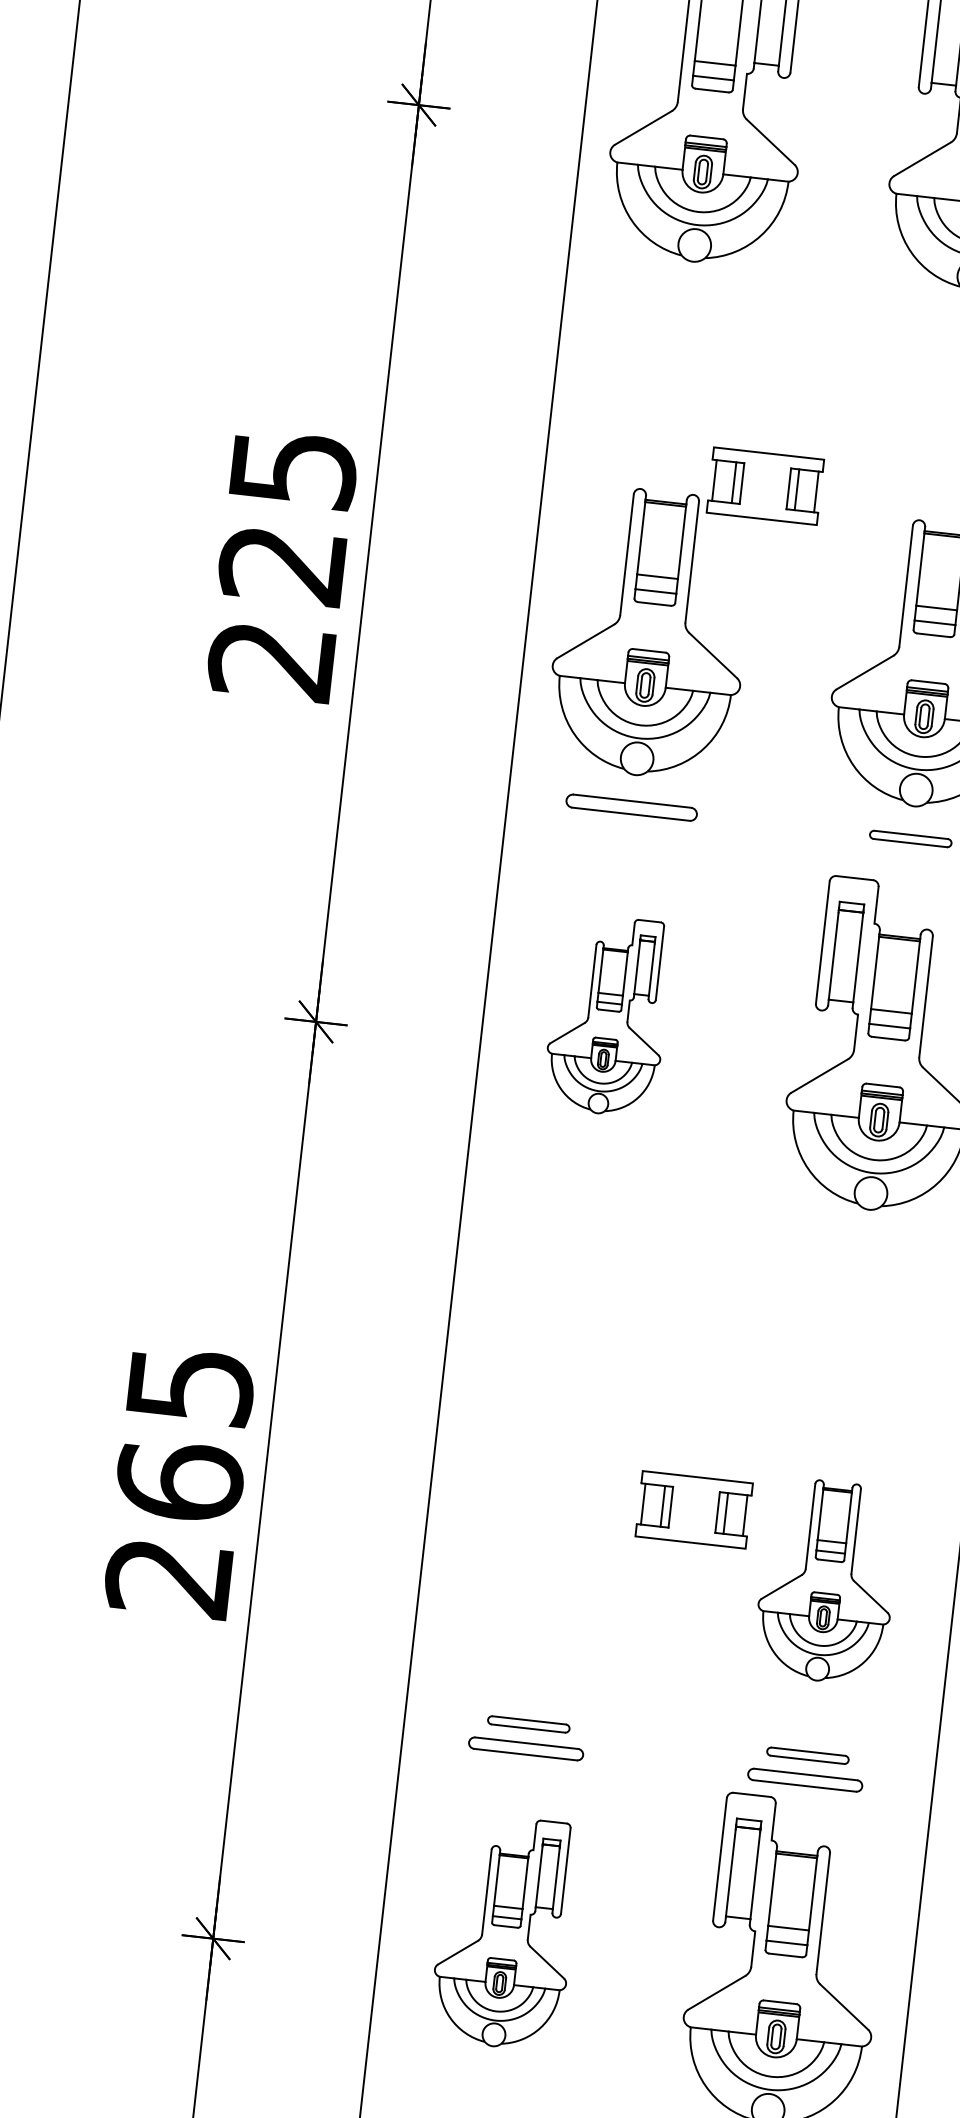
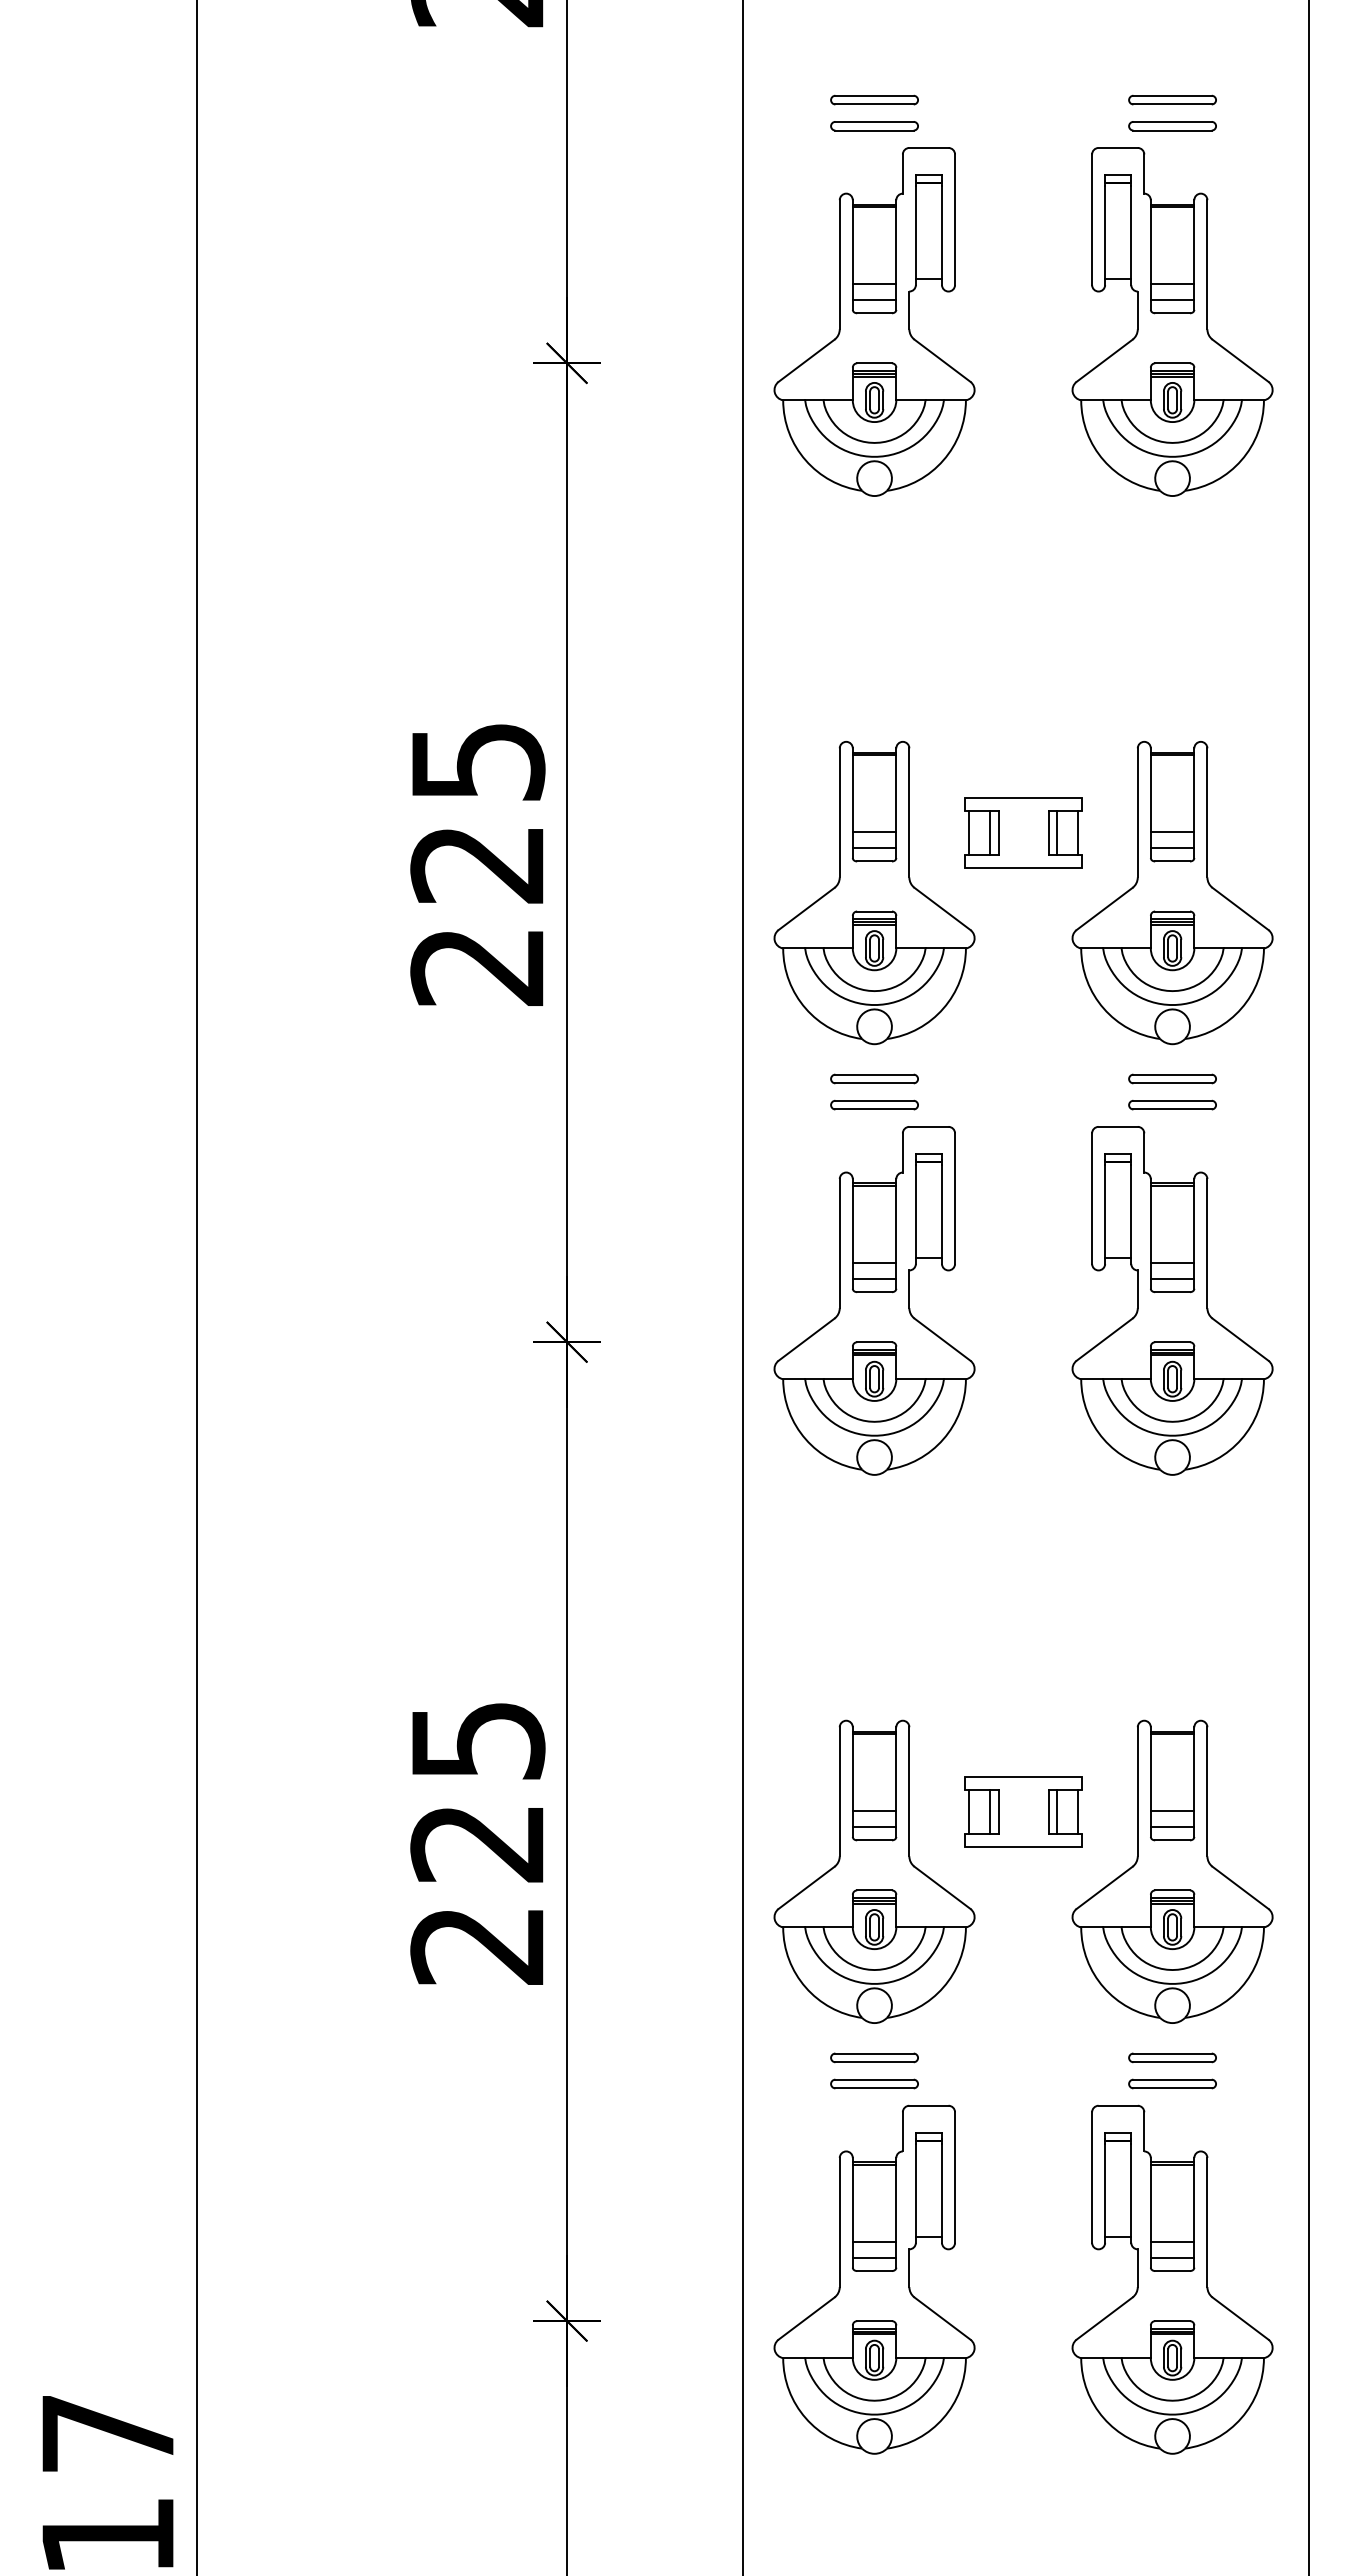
part: (765, 485) -> (1023, 832), moved
part: (631, 807) -> (874, 1078), size x0.62
part: (628, 831) -> (874, 1104), added
part: (908, 862) -> (1172, 1104), added
part: (608, 1015) -> (874, 1300), size x1.67
text: (179, 1481) -> (477, 1842), 265 -> 225
part: (548, 1549) -> (874, 1871), added
part: (827, 1581) -> (1172, 1871), size x1.43
part: (526, 1748) -> (874, 2083), size x0.71
part: (805, 1779) -> (1172, 2083), size x0.71
part: (505, 1931) -> (874, 2279), size x1.43

